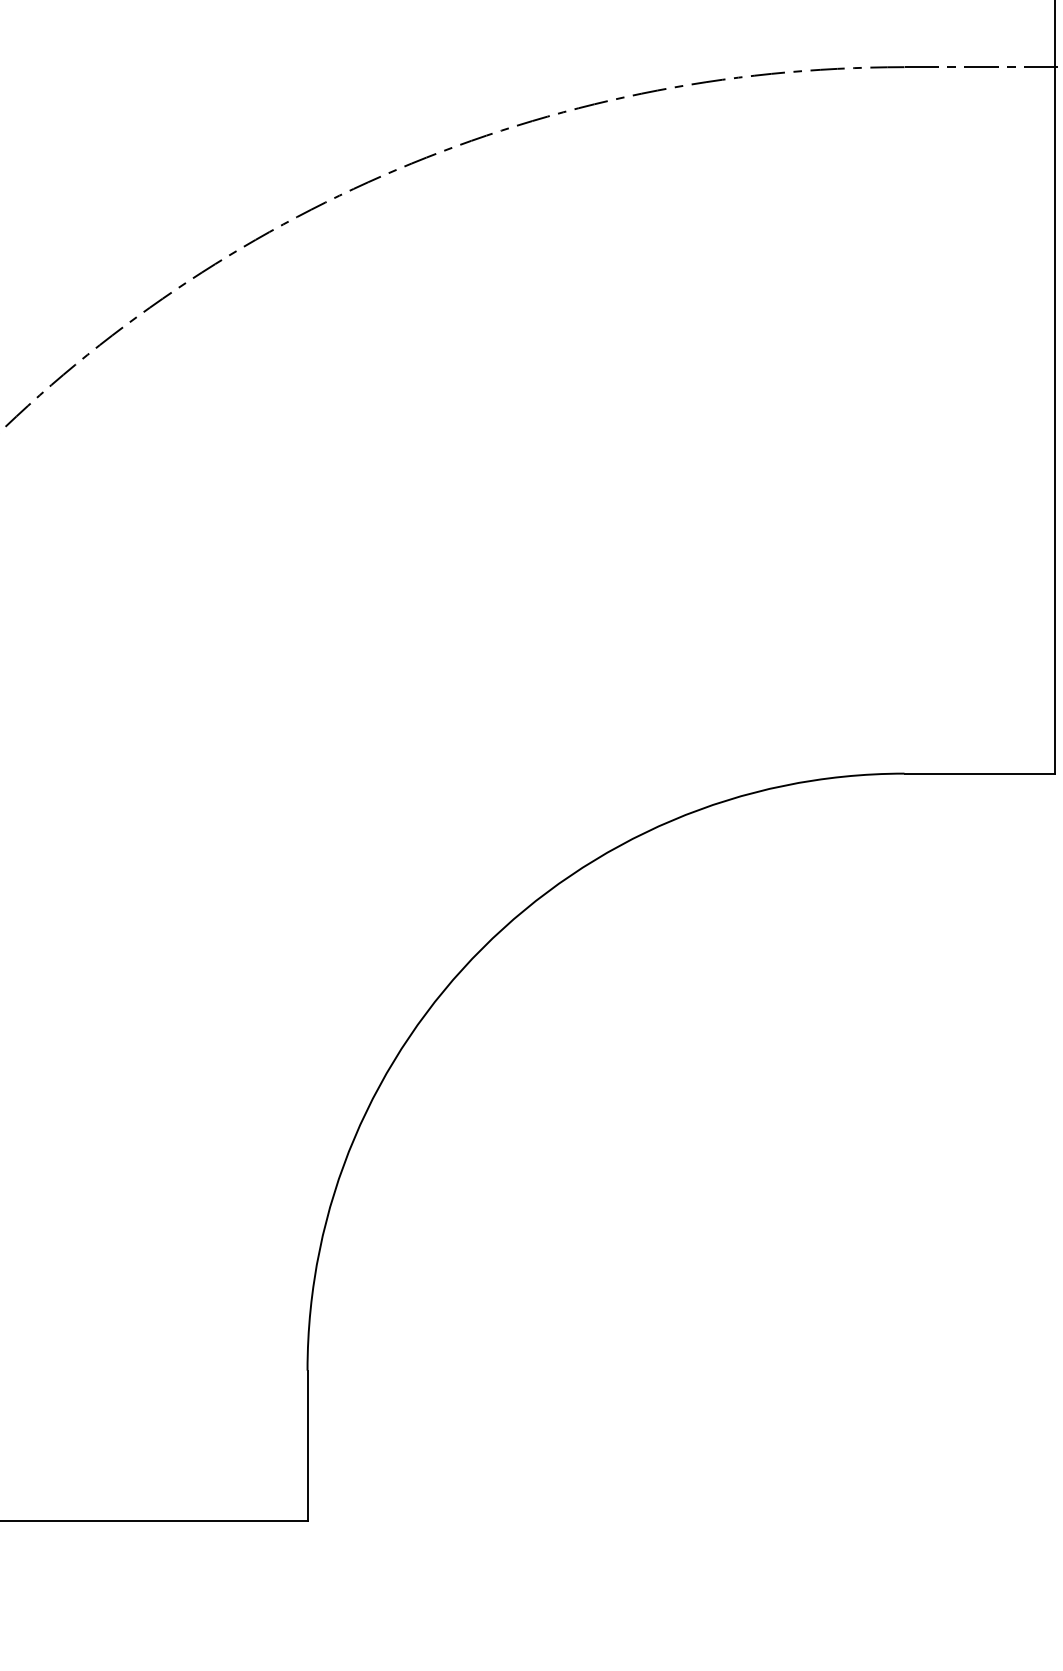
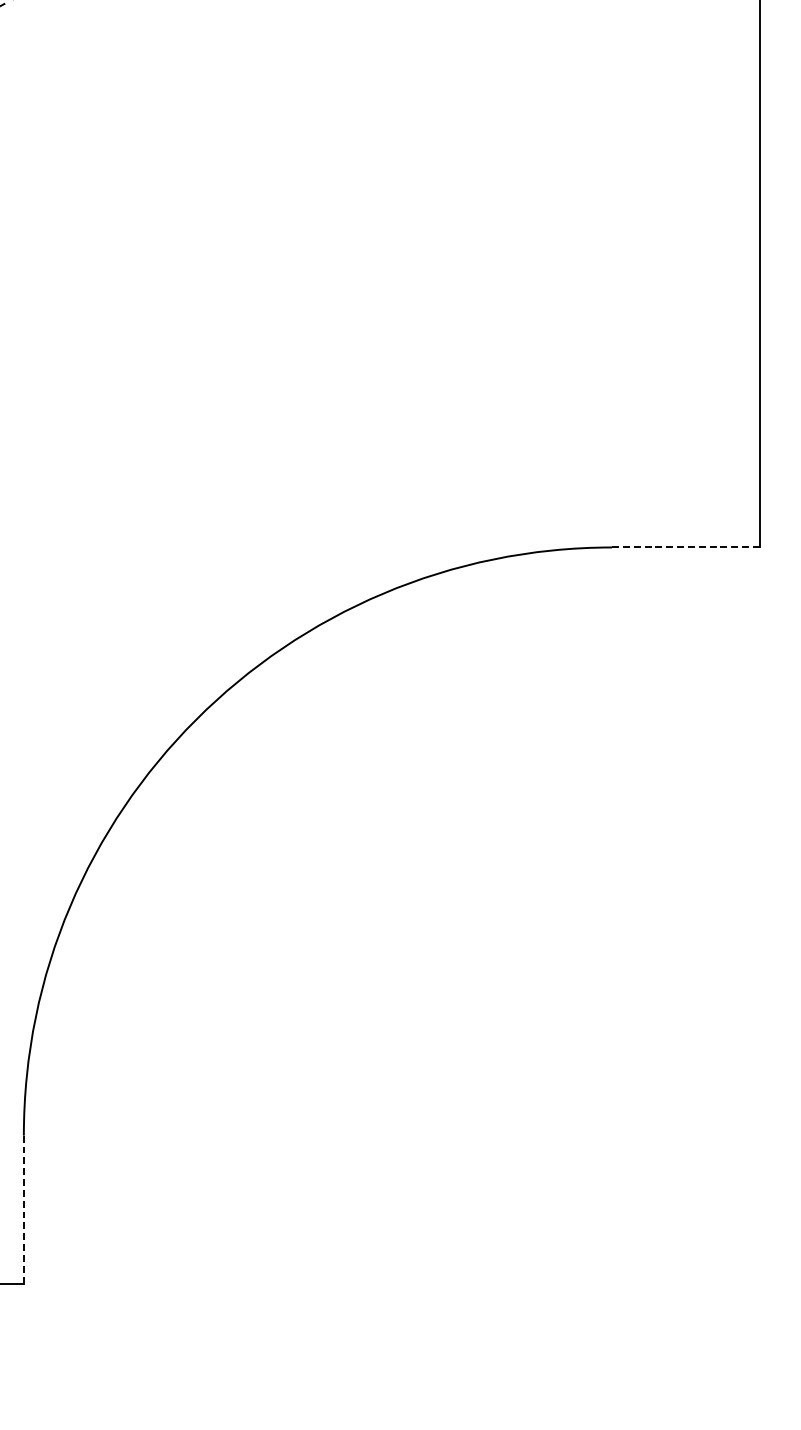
line: (980, 773) -> (686, 547), solid -> dashed
line: (307, 1446) -> (23, 1210), solid -> dashed

